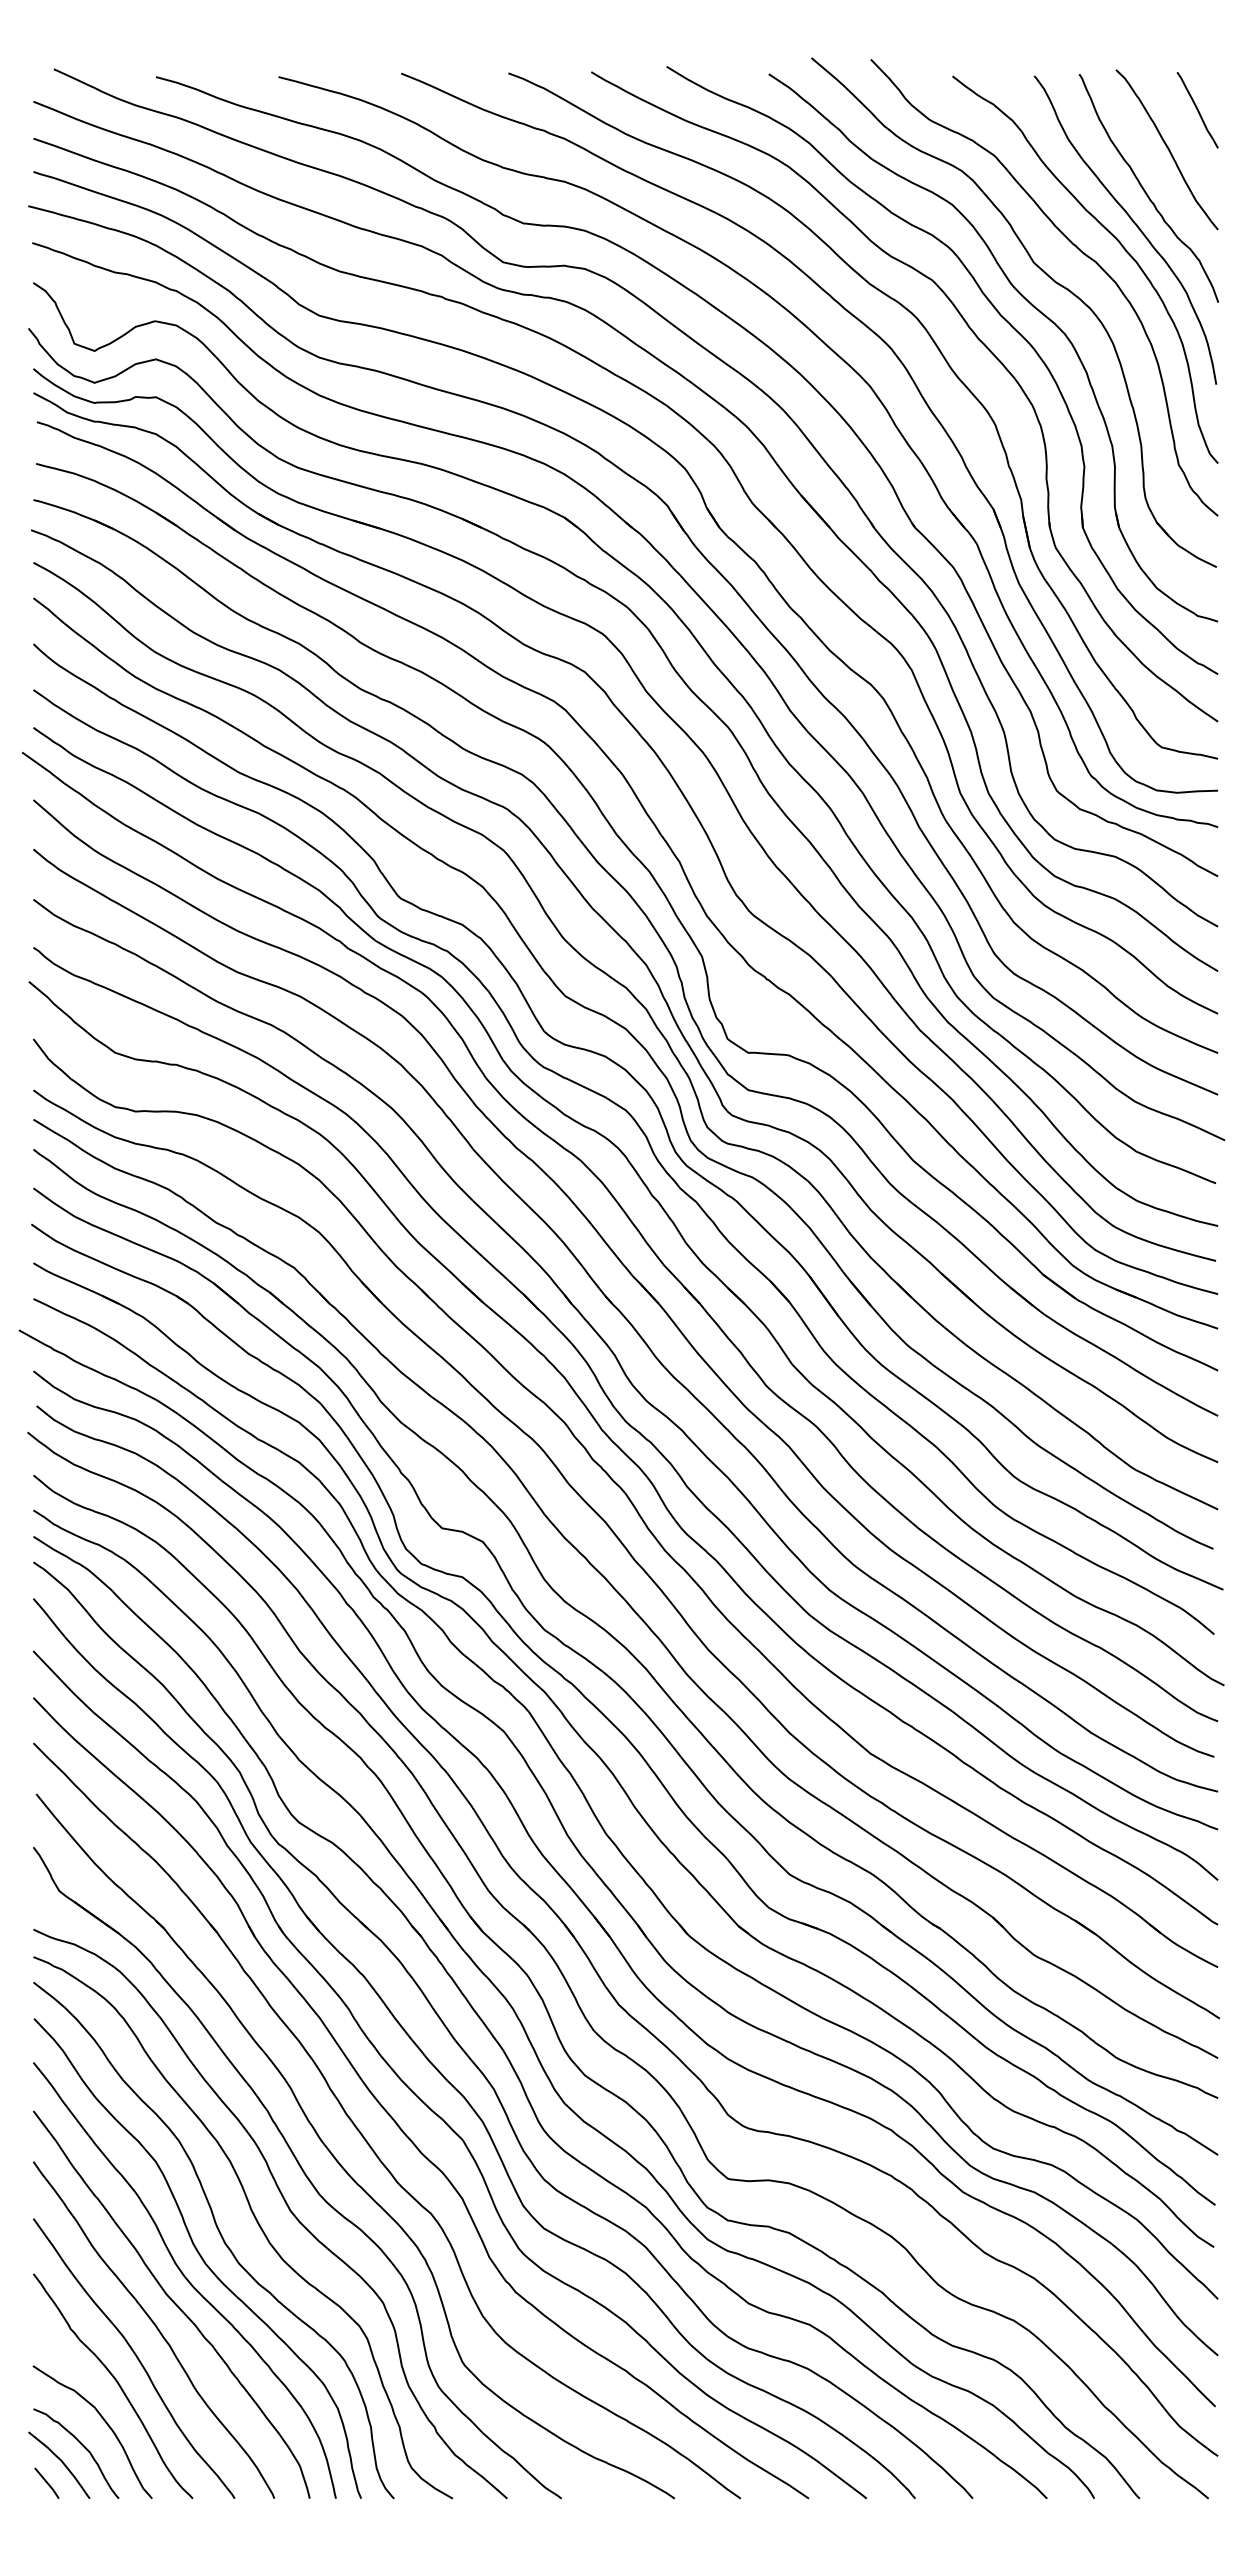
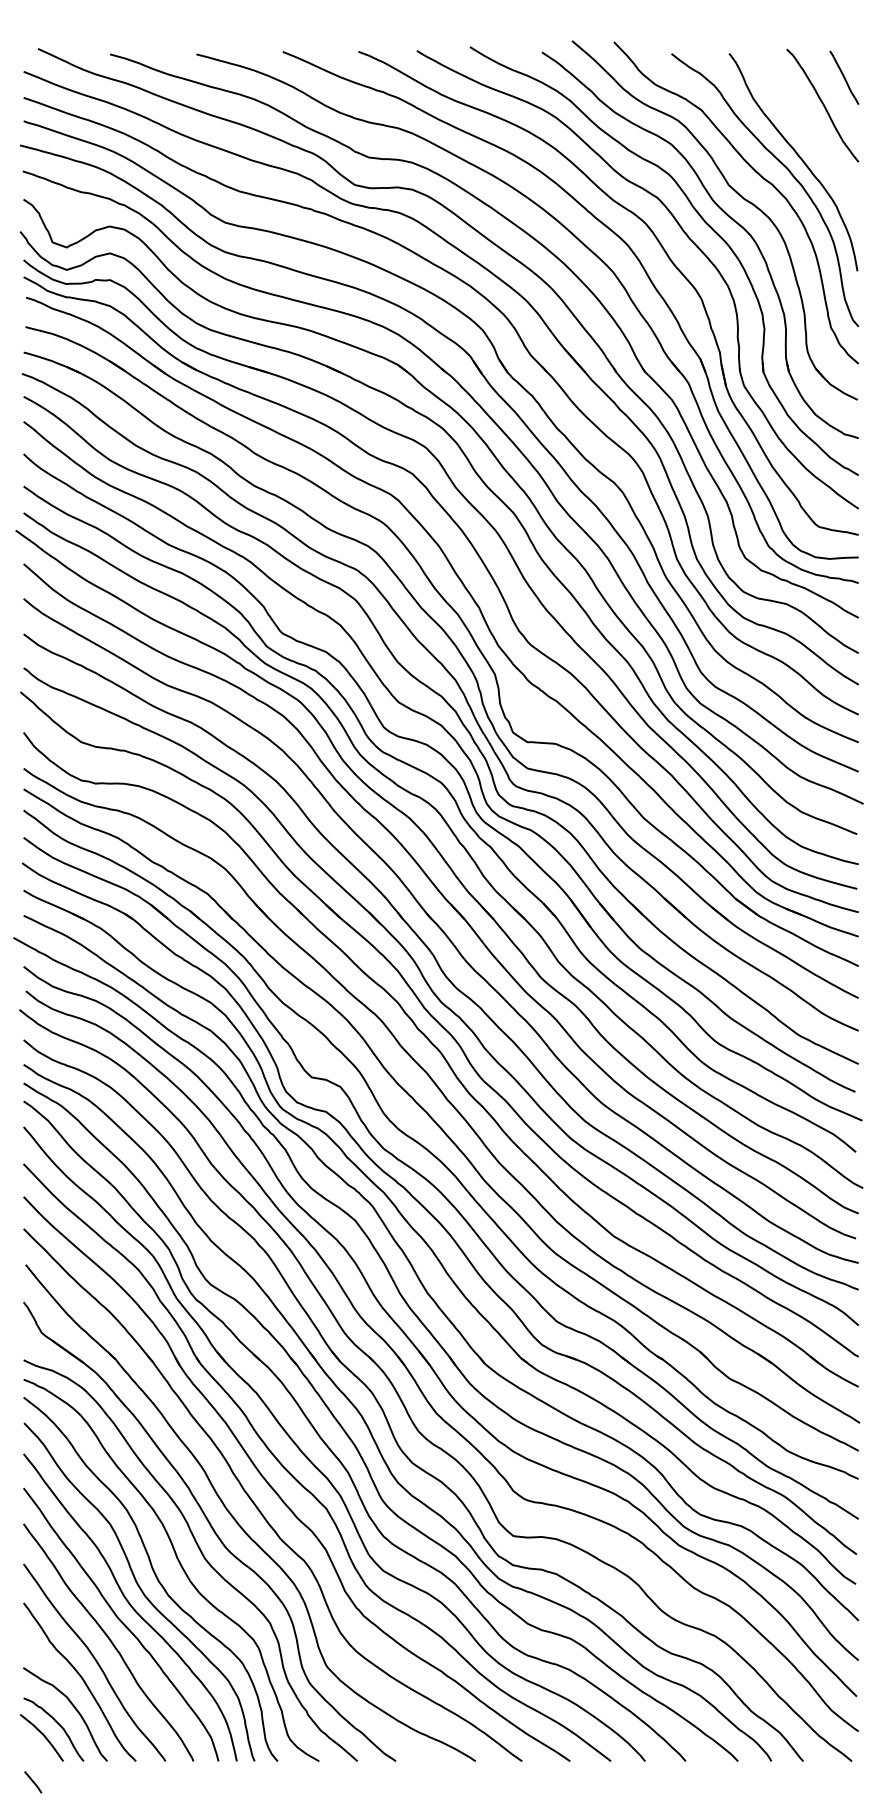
curve: (1145, 190) -> (807, 134), removed
line: (46, 2482) -> (32, 1781), moved

